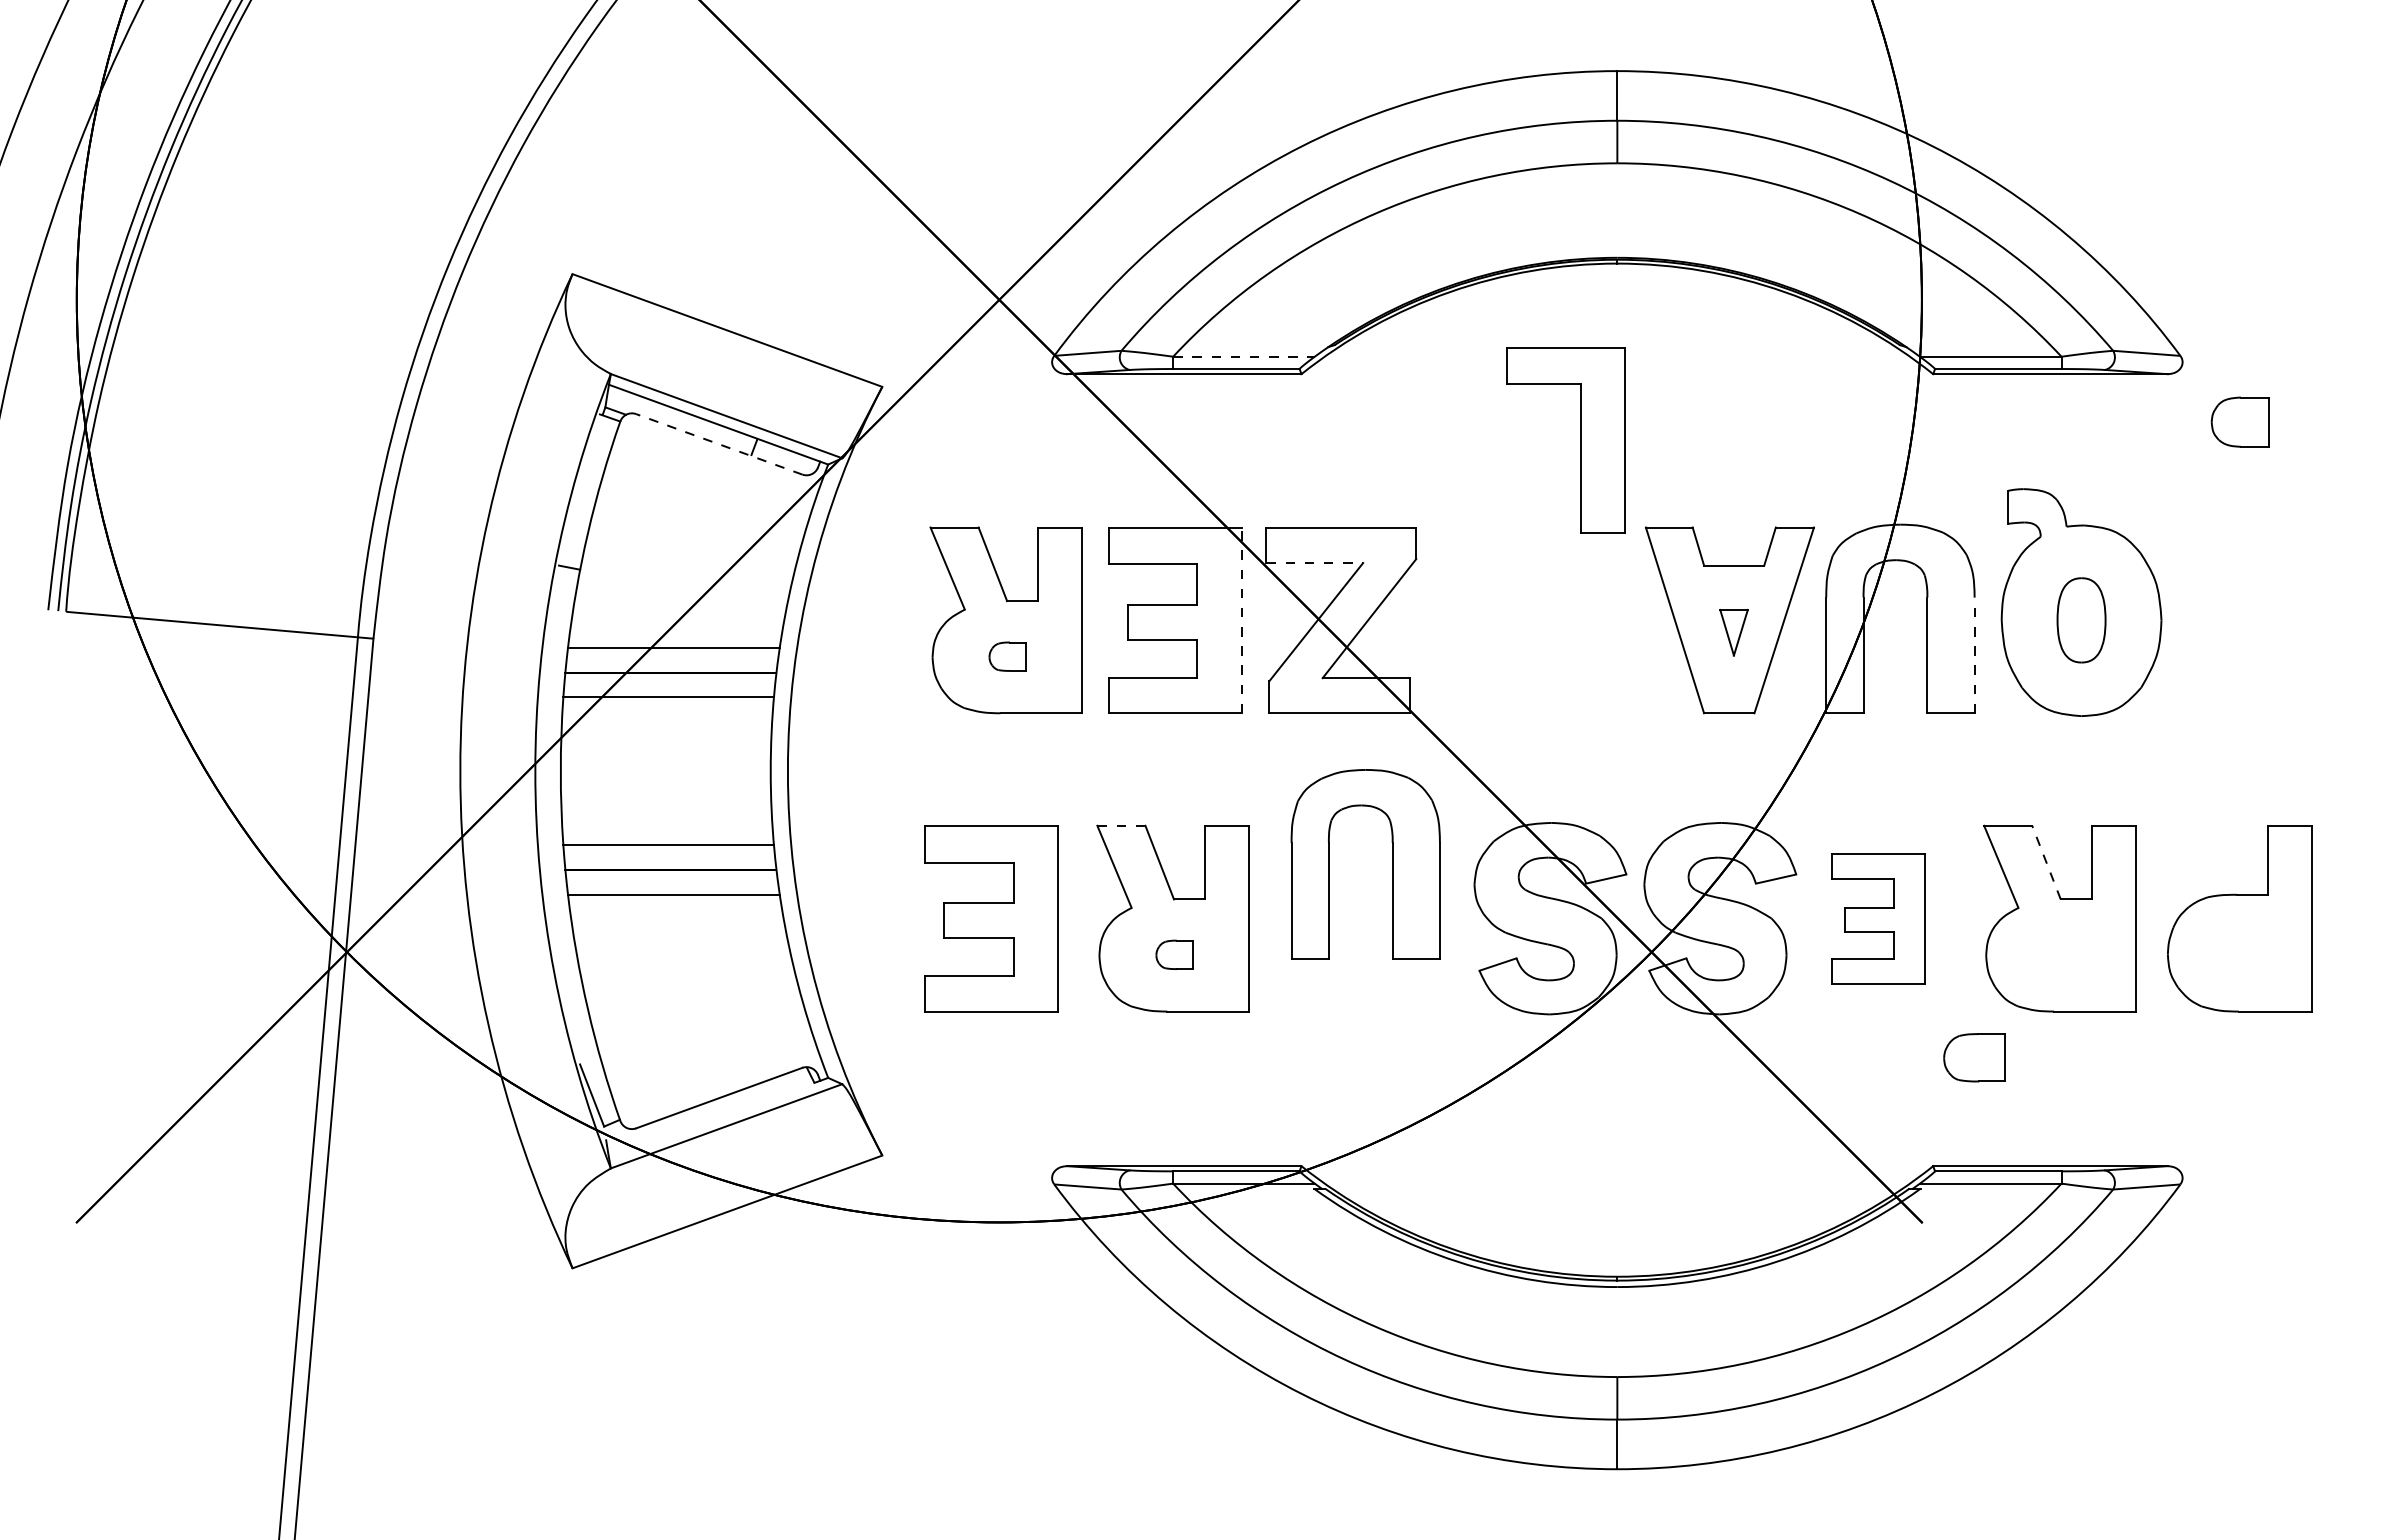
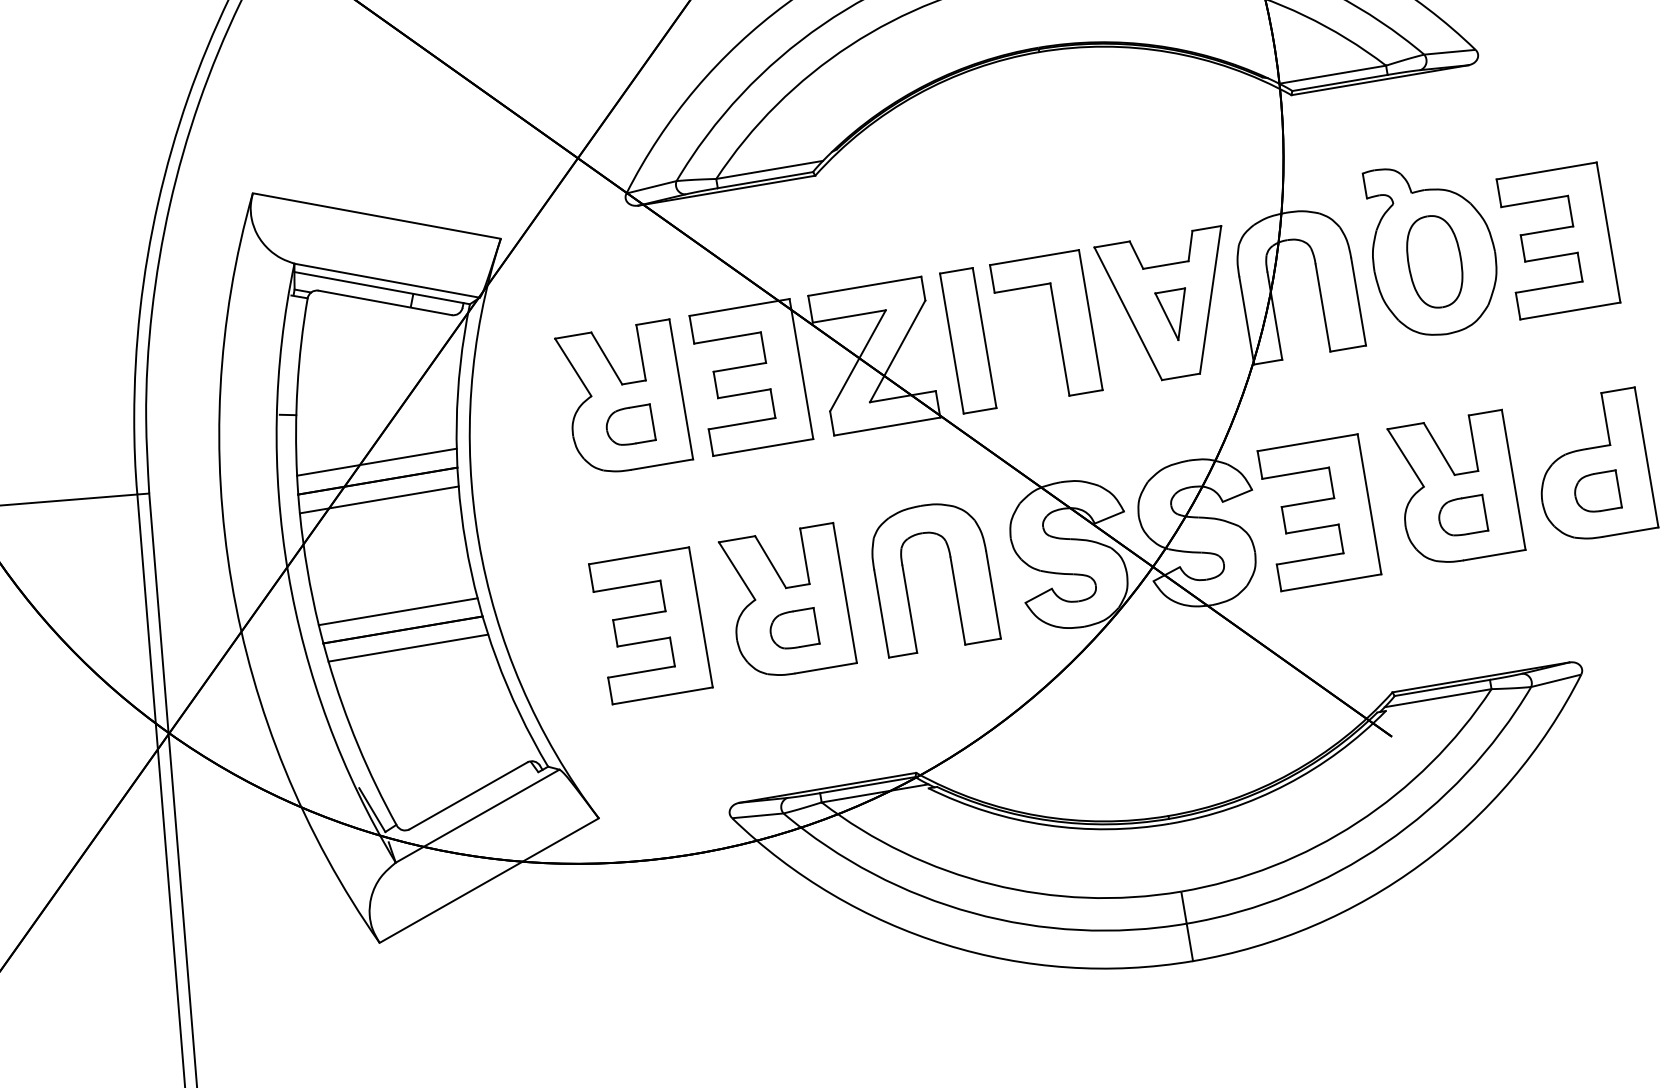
line: (1243, 356) -> (769, 169), dashed -> solid
part: (2239, 421) -> (1596, 492), moved
part: (1580, 440) -> (1057, 325), moved
line: (718, 444) -> (384, 303), dashed -> solid
line: (1315, 563) -> (849, 316), dashed -> solid
line: (1241, 620) -> (801, 369), dashed -> solid
part: (1462, 620) -> (968, 340), added
part: (2081, 620) -> (1434, 262), size x1.43
part: (2245, 620) -> (1558, 241), added
part: (1733, 632) -> (1173, 315), size x1.43
line: (1974, 655) -> (1358, 302), dashed -> solid
part: (1007, 656) -> (629, 426), size x1.67
line: (1120, 825) -> (736, 539), dashed -> solid
line: (2046, 862) -> (1439, 448), dashed -> solid
part: (1392, 864) -> (953, 573), moved
part: (1878, 918) -> (1319, 512), size x1.43
part: (1174, 954) -> (793, 629), size x1.67
part: (1974, 1057) -> (1462, 516), moved

